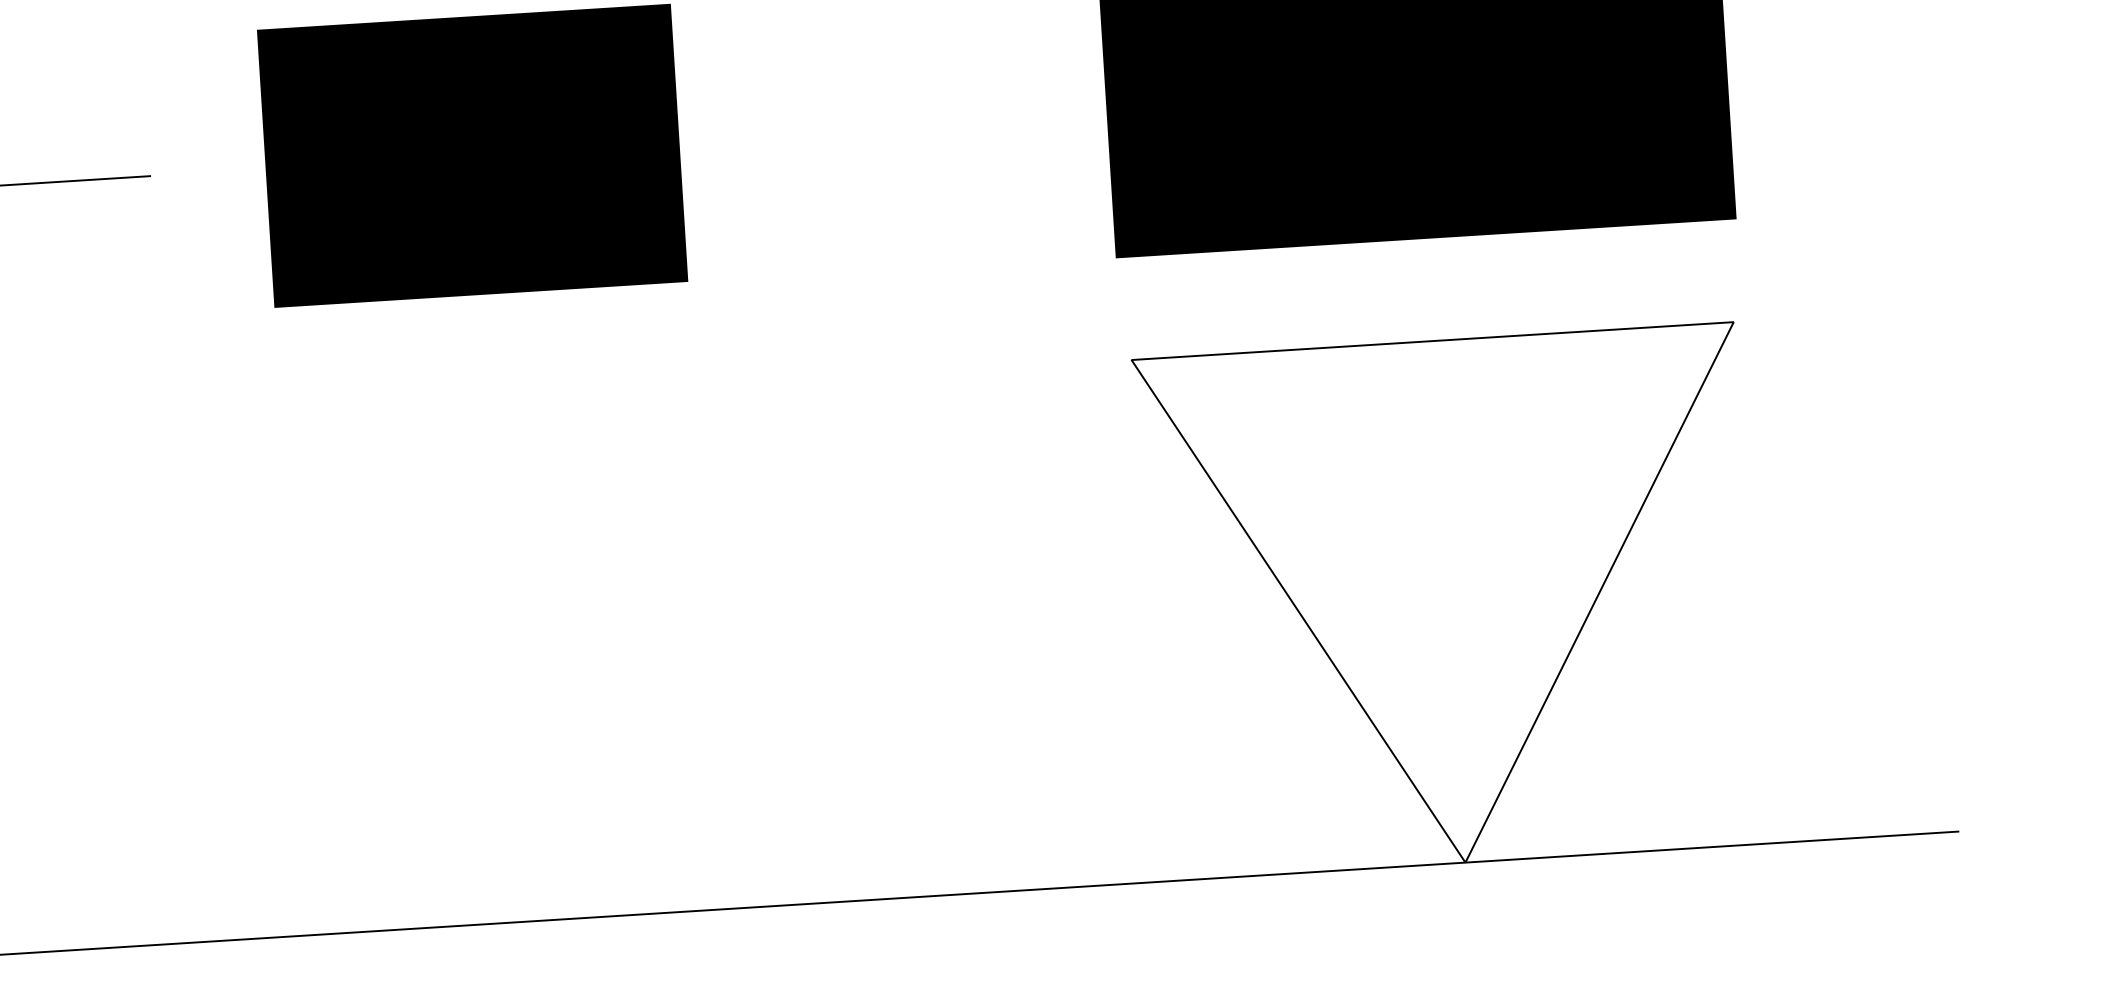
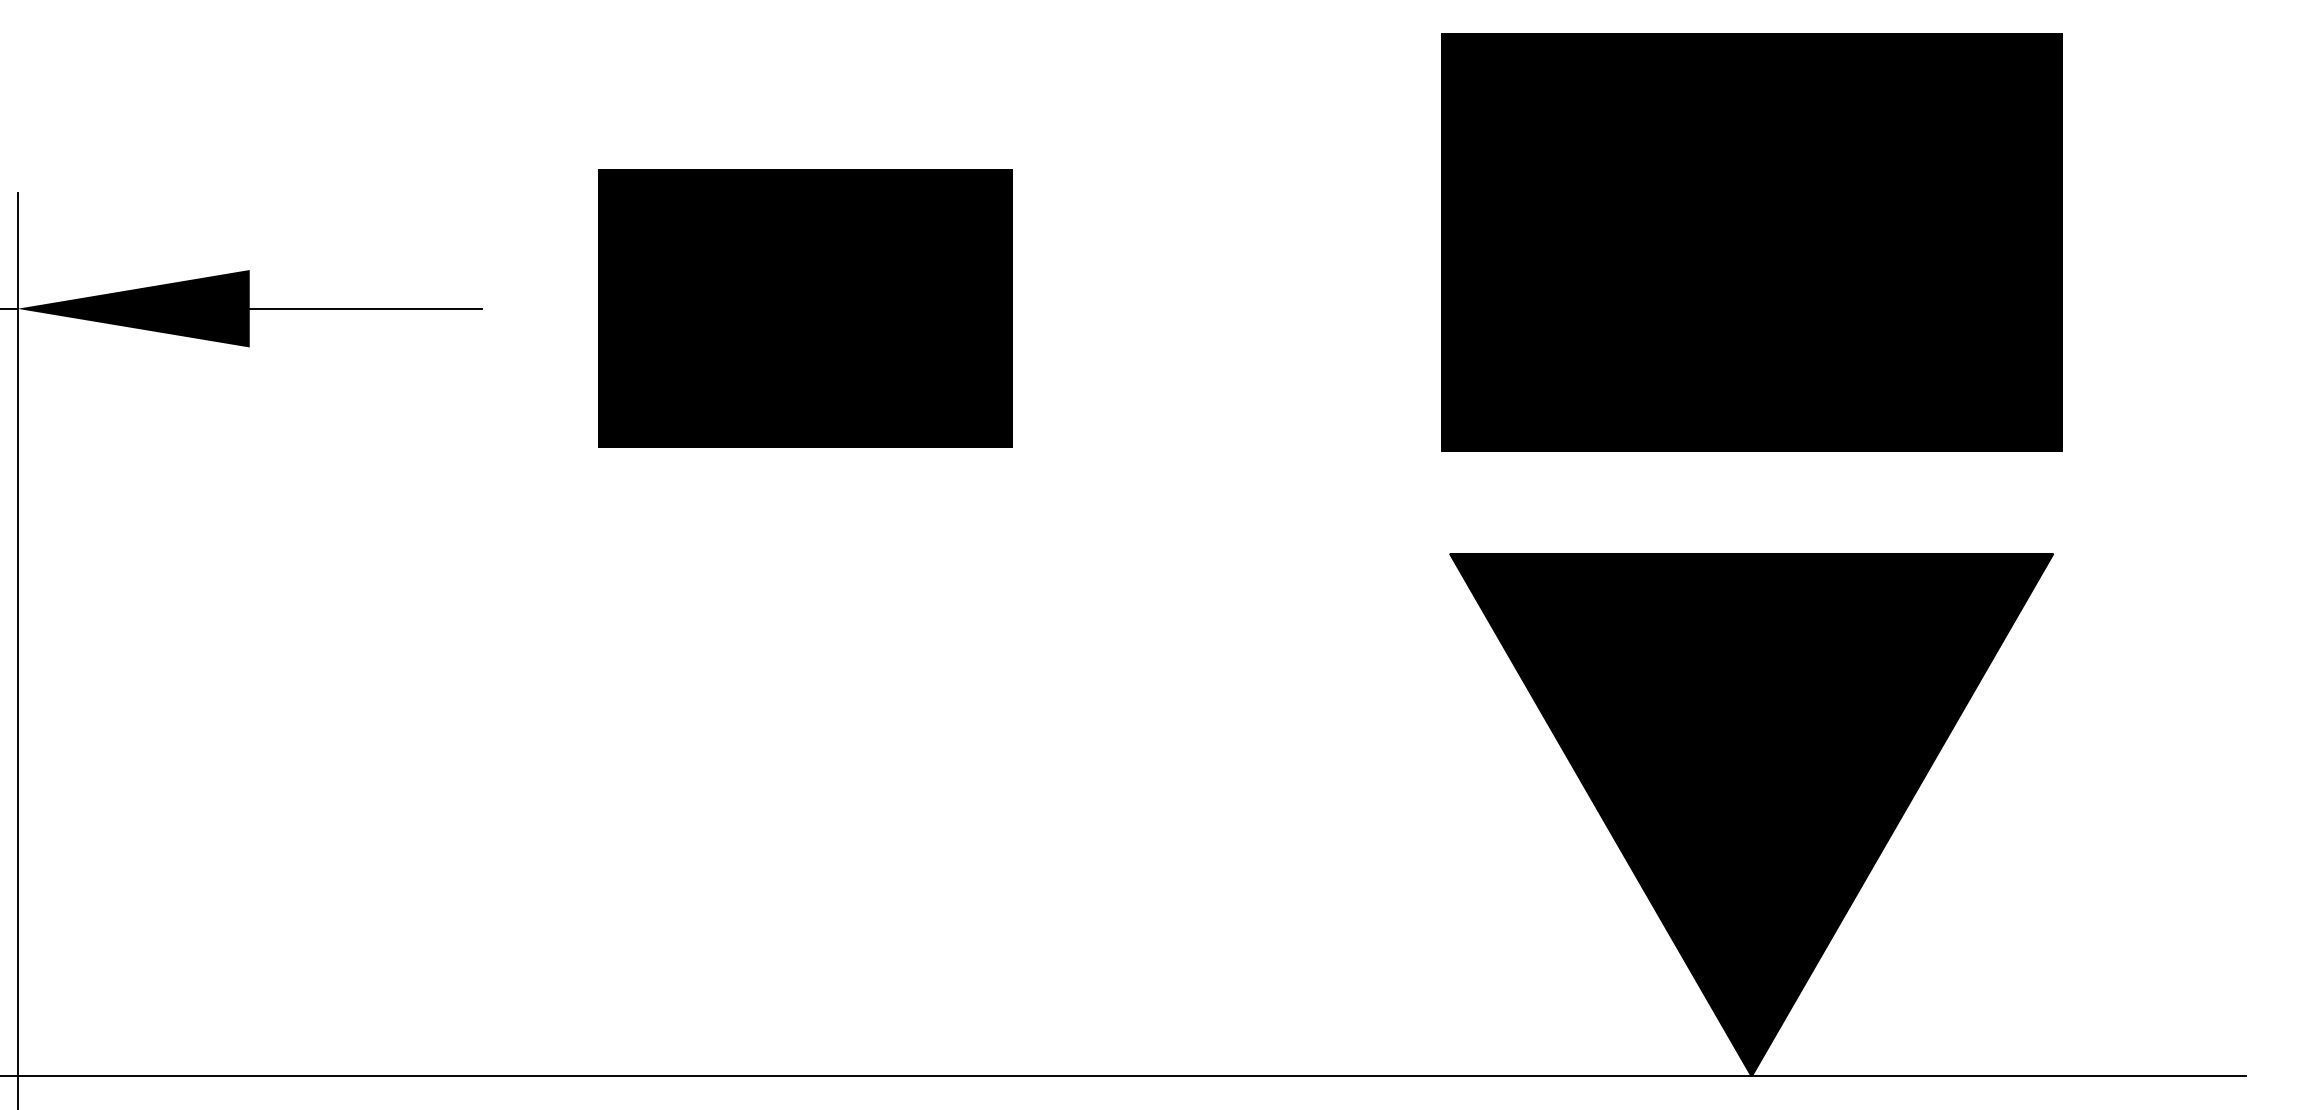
fill: (1448, 601) -> (1751, 814), added

